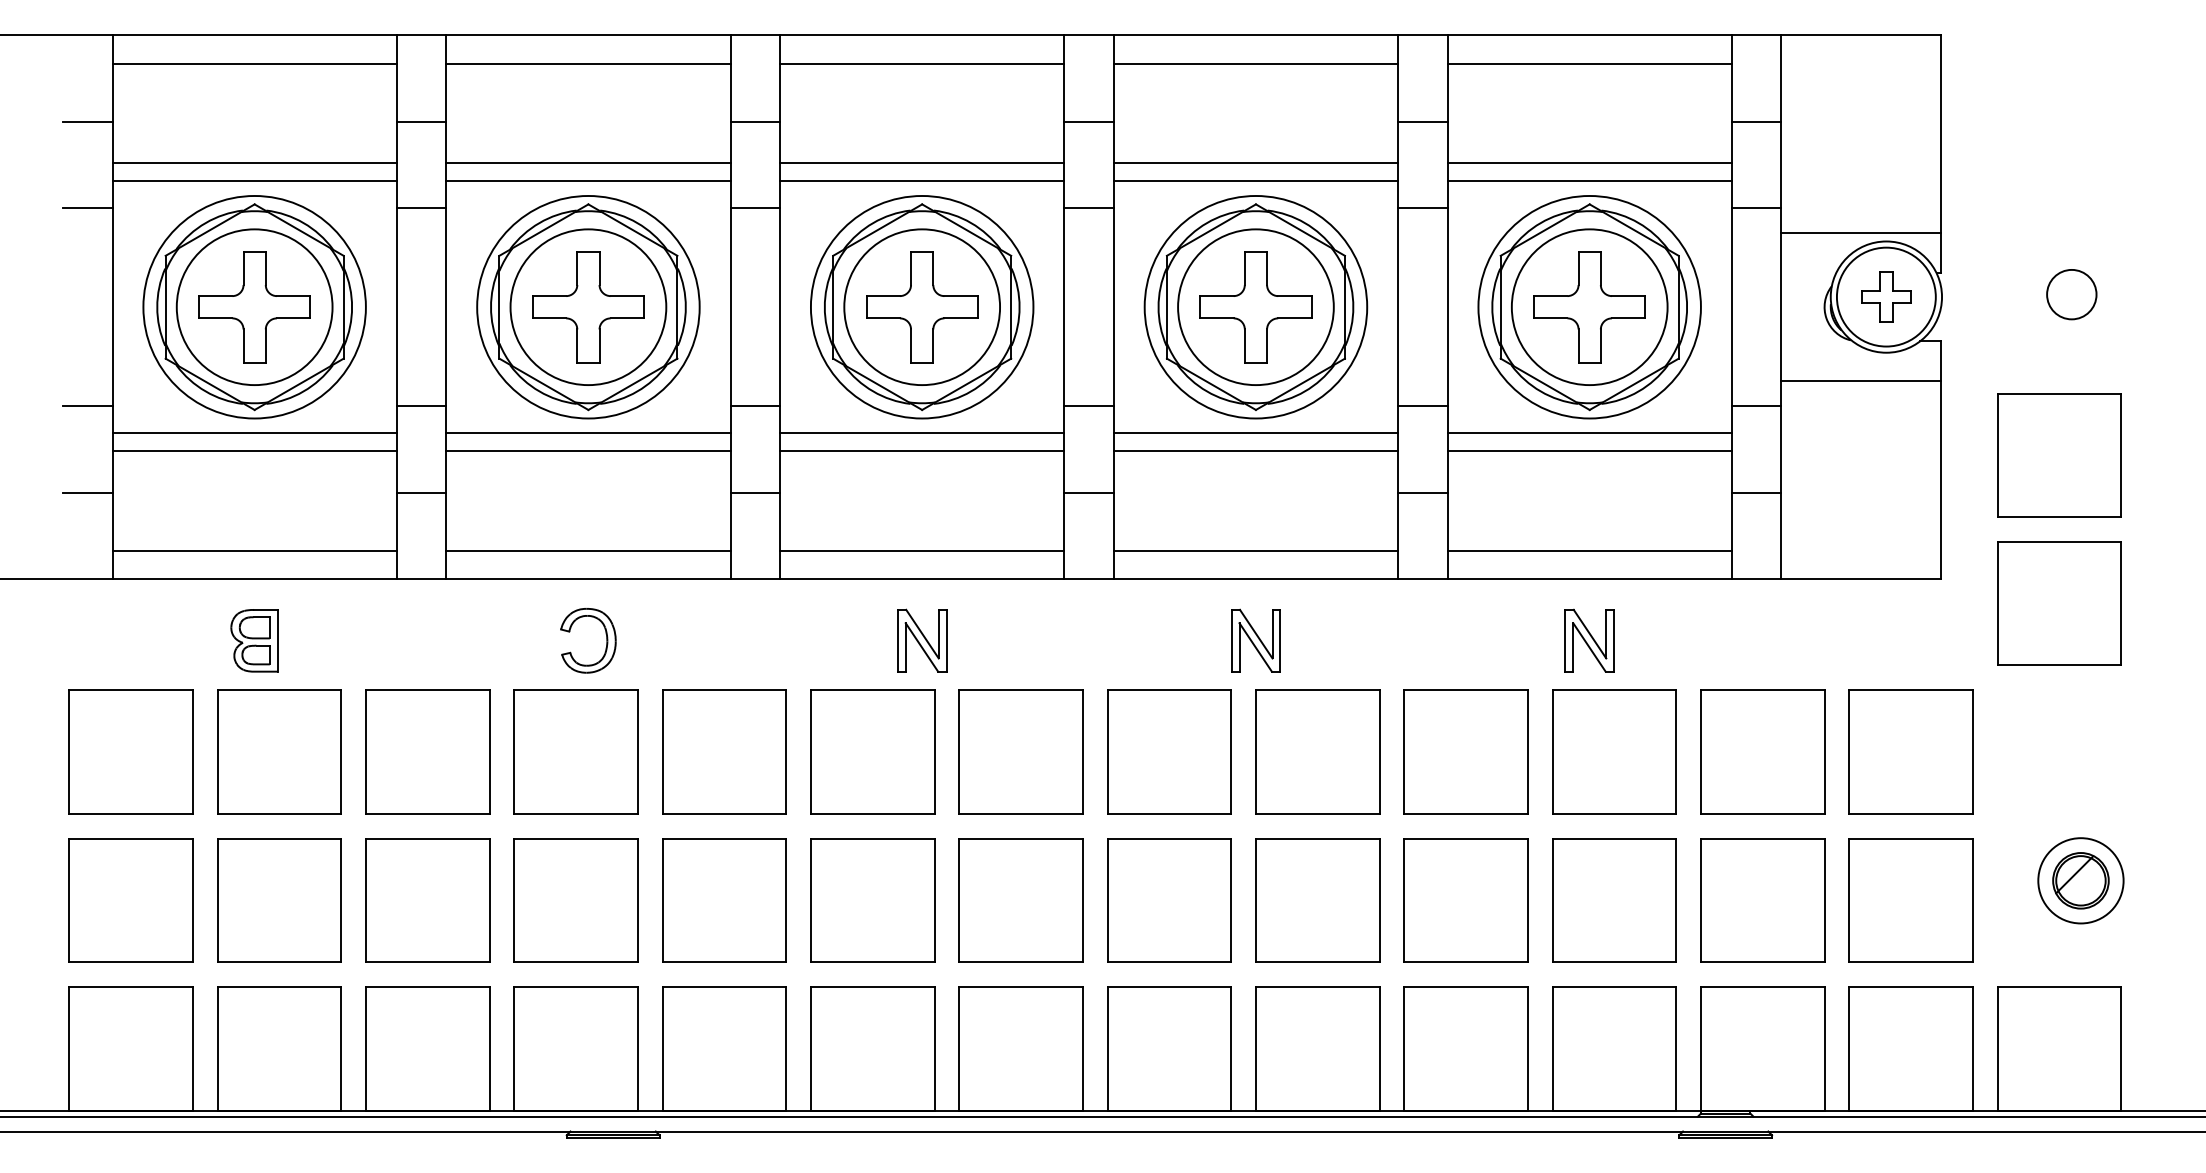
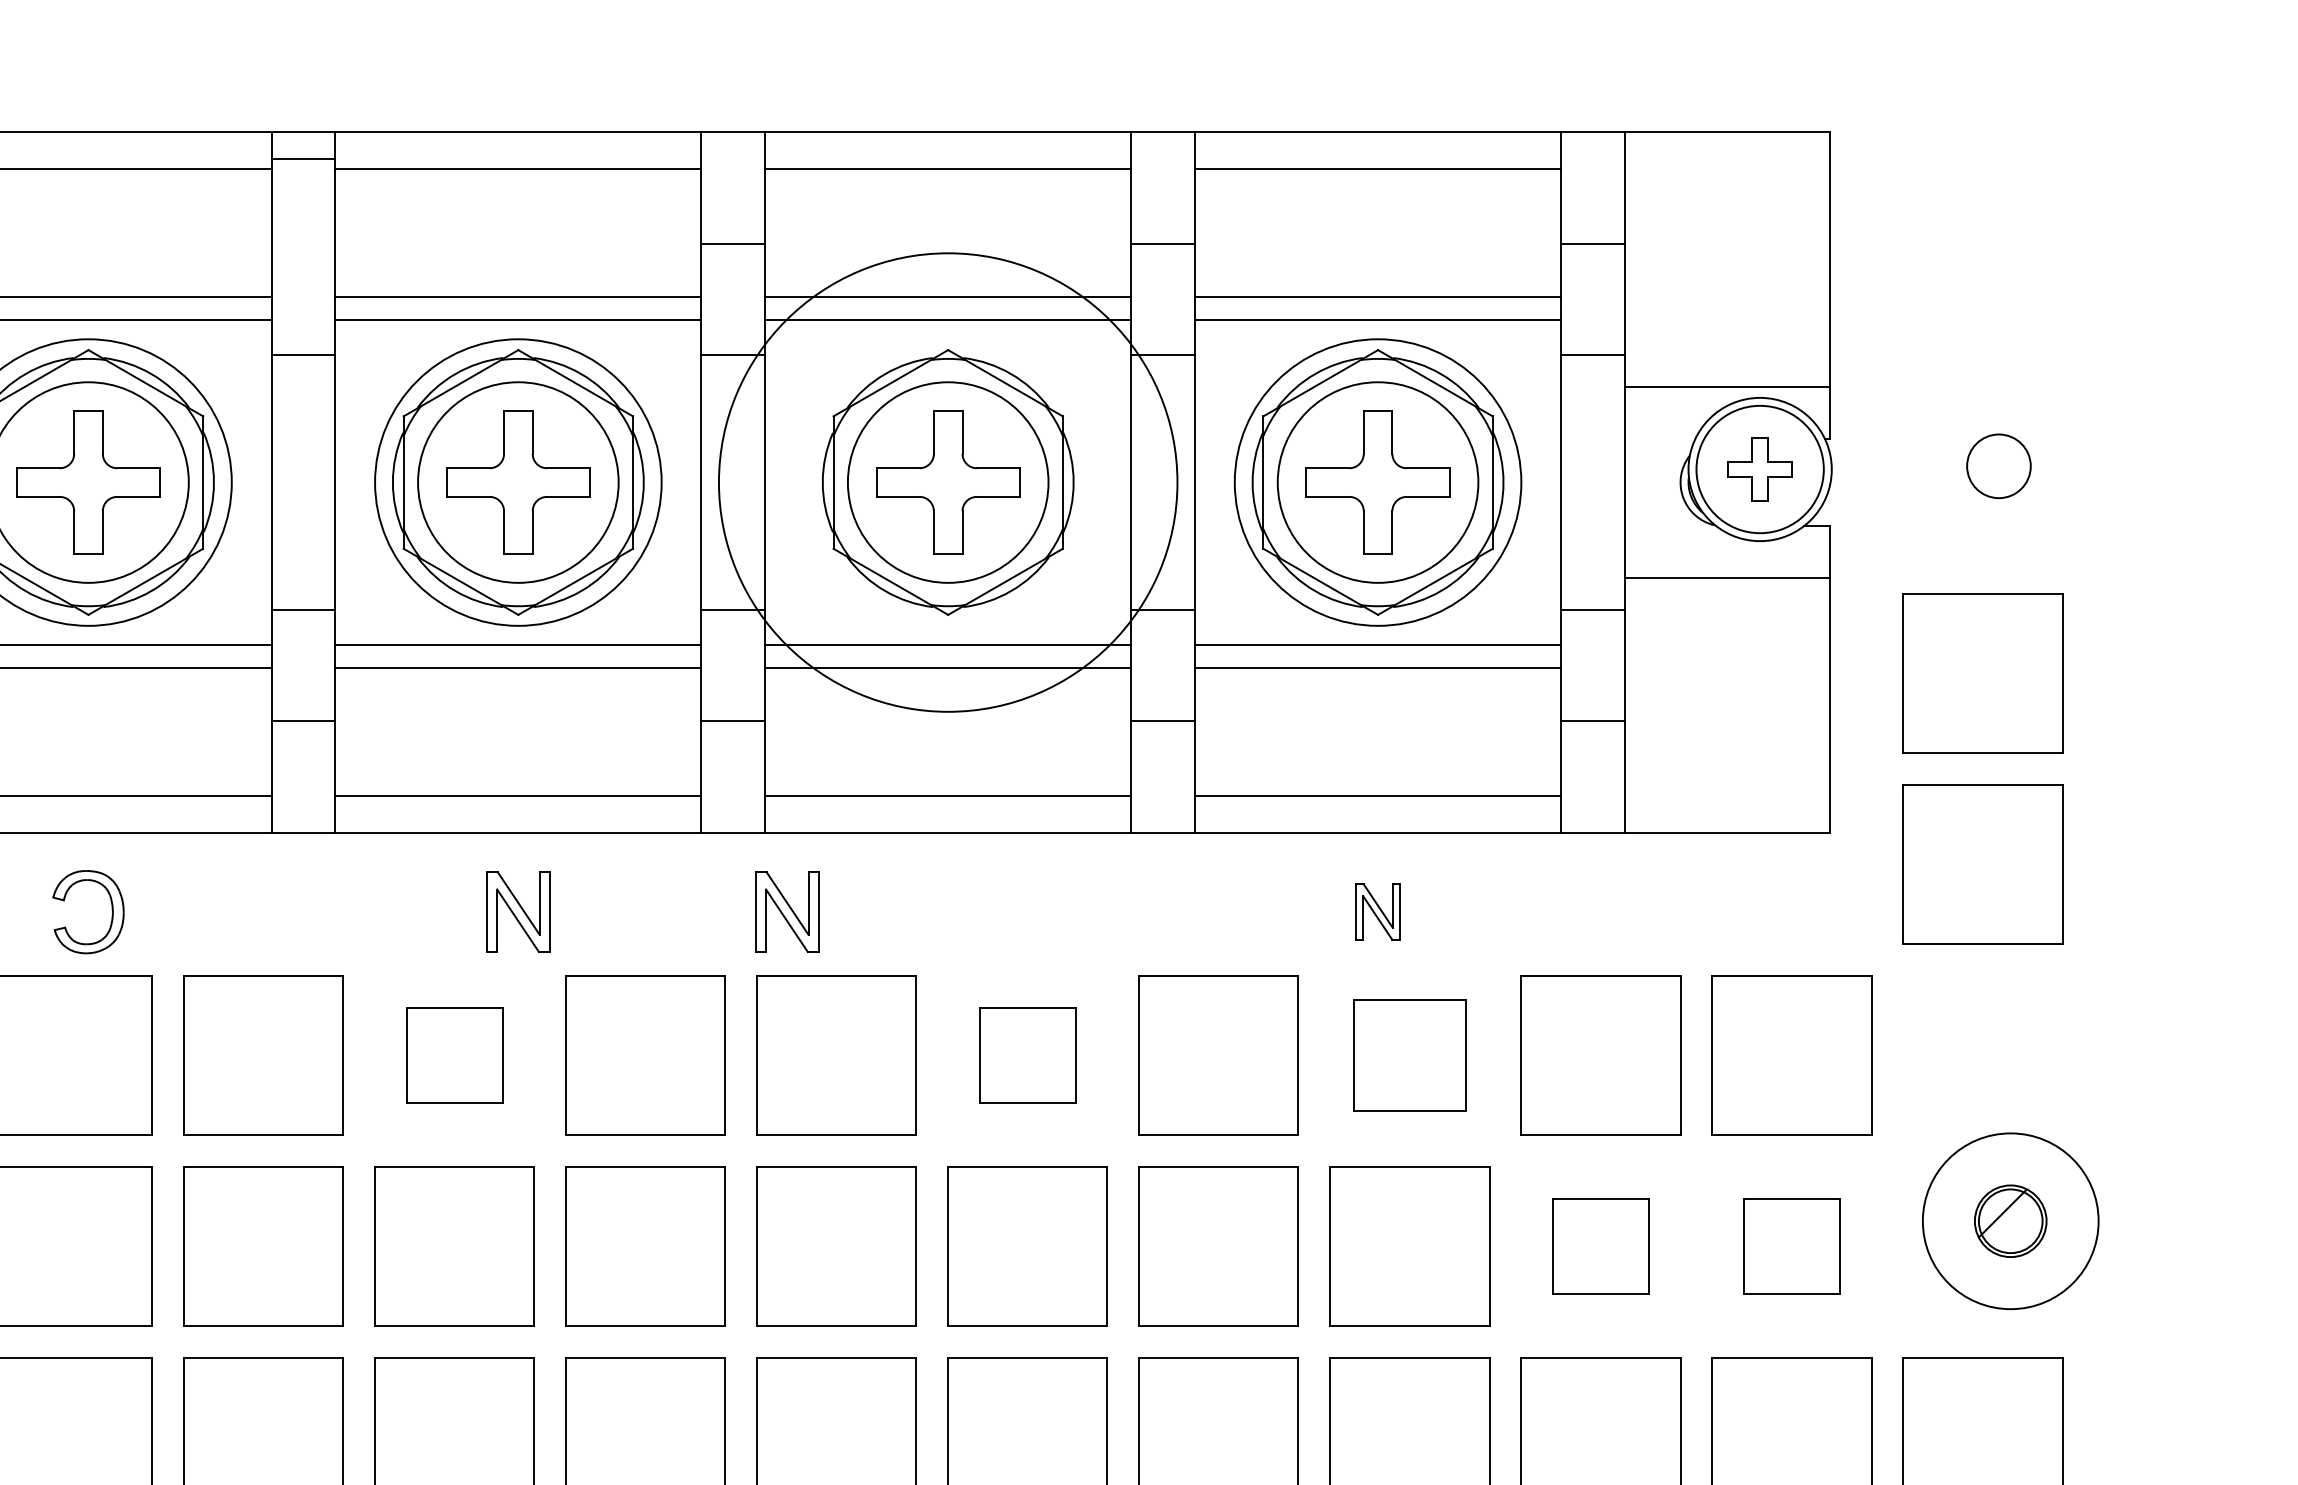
line: (755, 121) -> (303, 158), moved
circle: (1255, 307) -> (947, 482), size x1.6
part: (1255, 640) -> (786, 911), moved
part: (1589, 640) -> (1377, 911), size x0.7
part: (872, 751) -> (454, 1054), size x0.6
part: (1317, 751) -> (1027, 1054), size x0.6
part: (1614, 751) -> (1409, 1054), size x0.7
circle: (2080, 880) -> (2010, 1220), size x1.6
part: (1762, 900) -> (1600, 1246), size x0.6
part: (1910, 900) -> (1791, 1246), size x0.6

